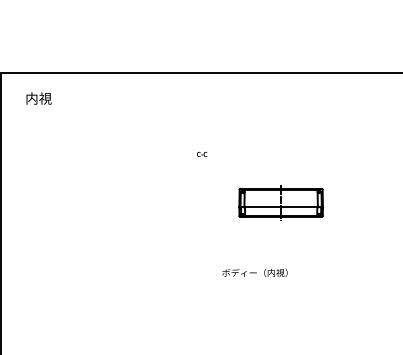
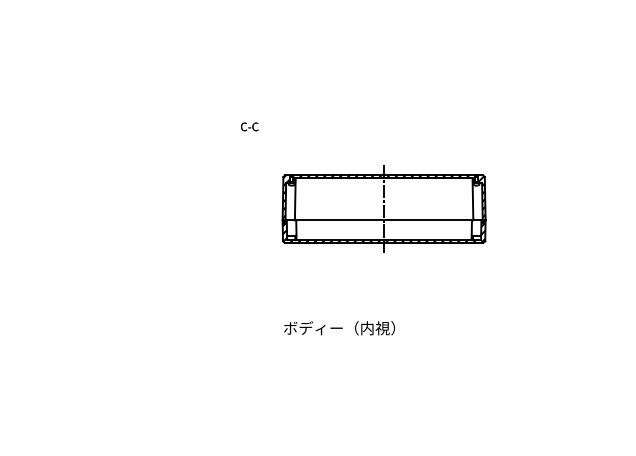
part: (280, 202) -> (382, 208), size x1.43

